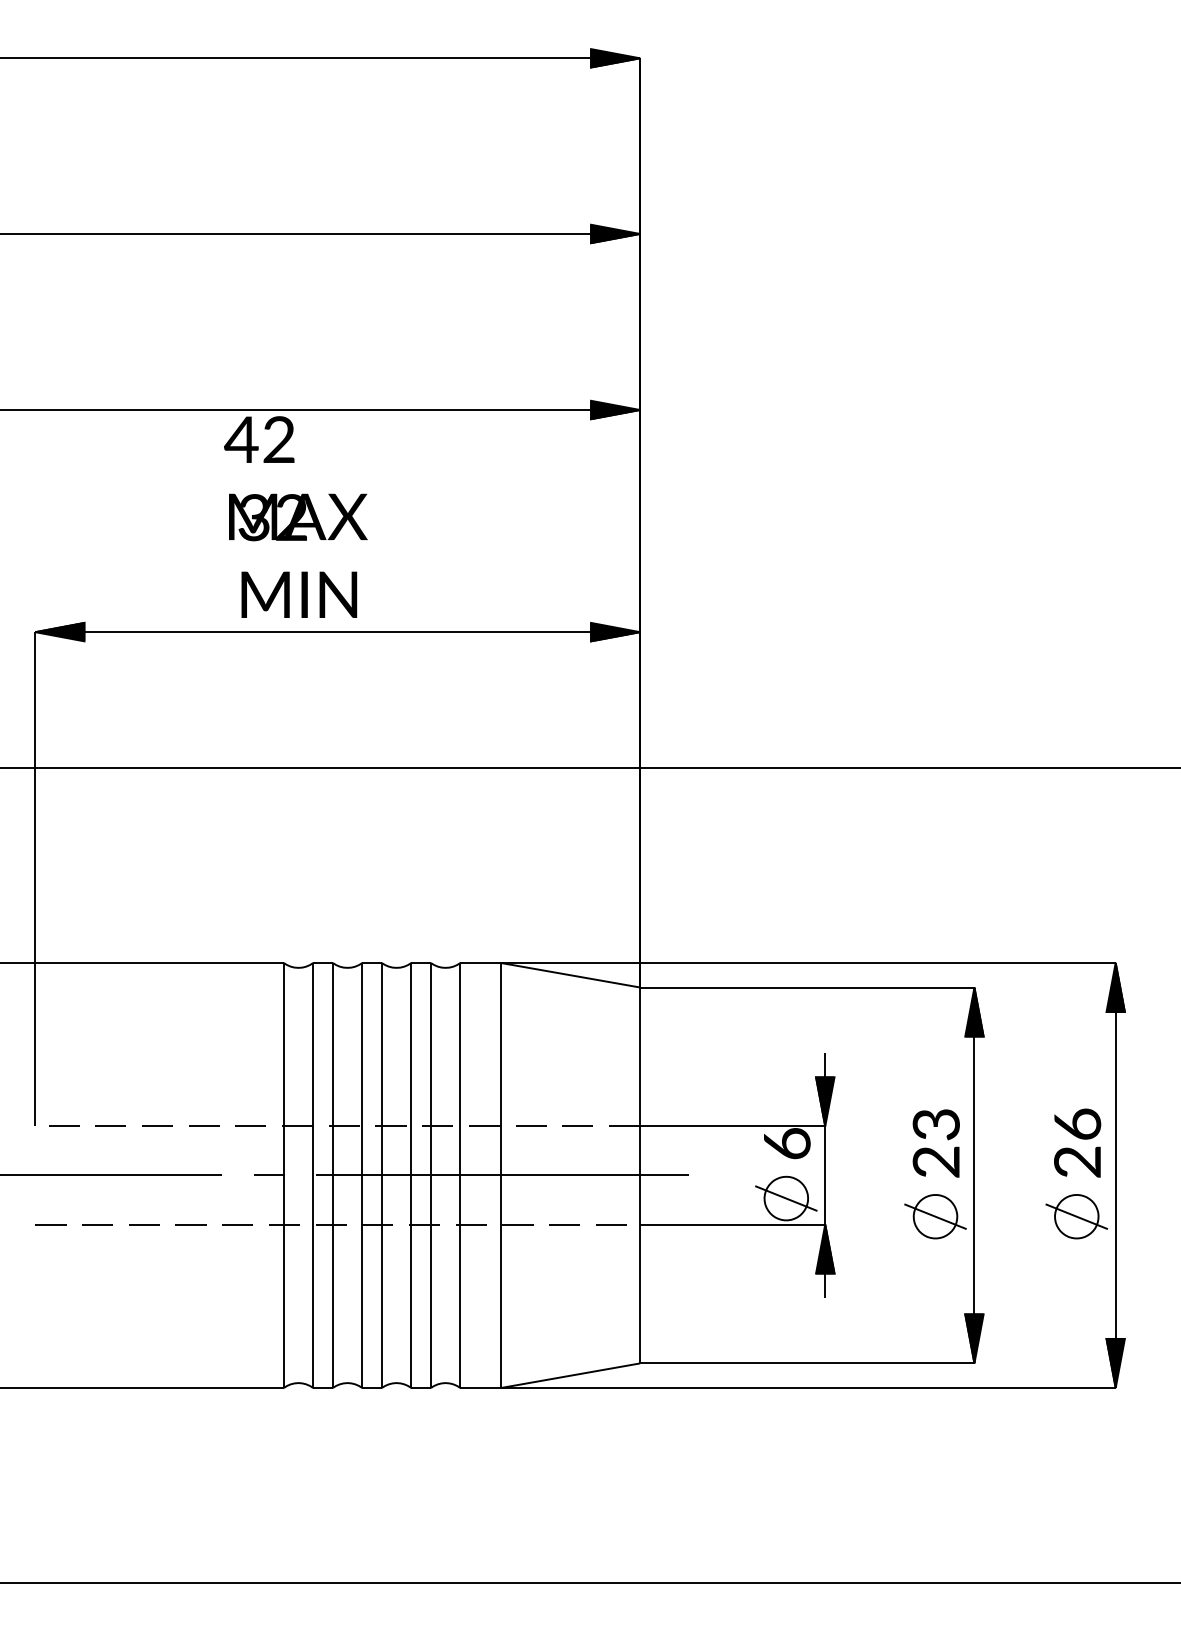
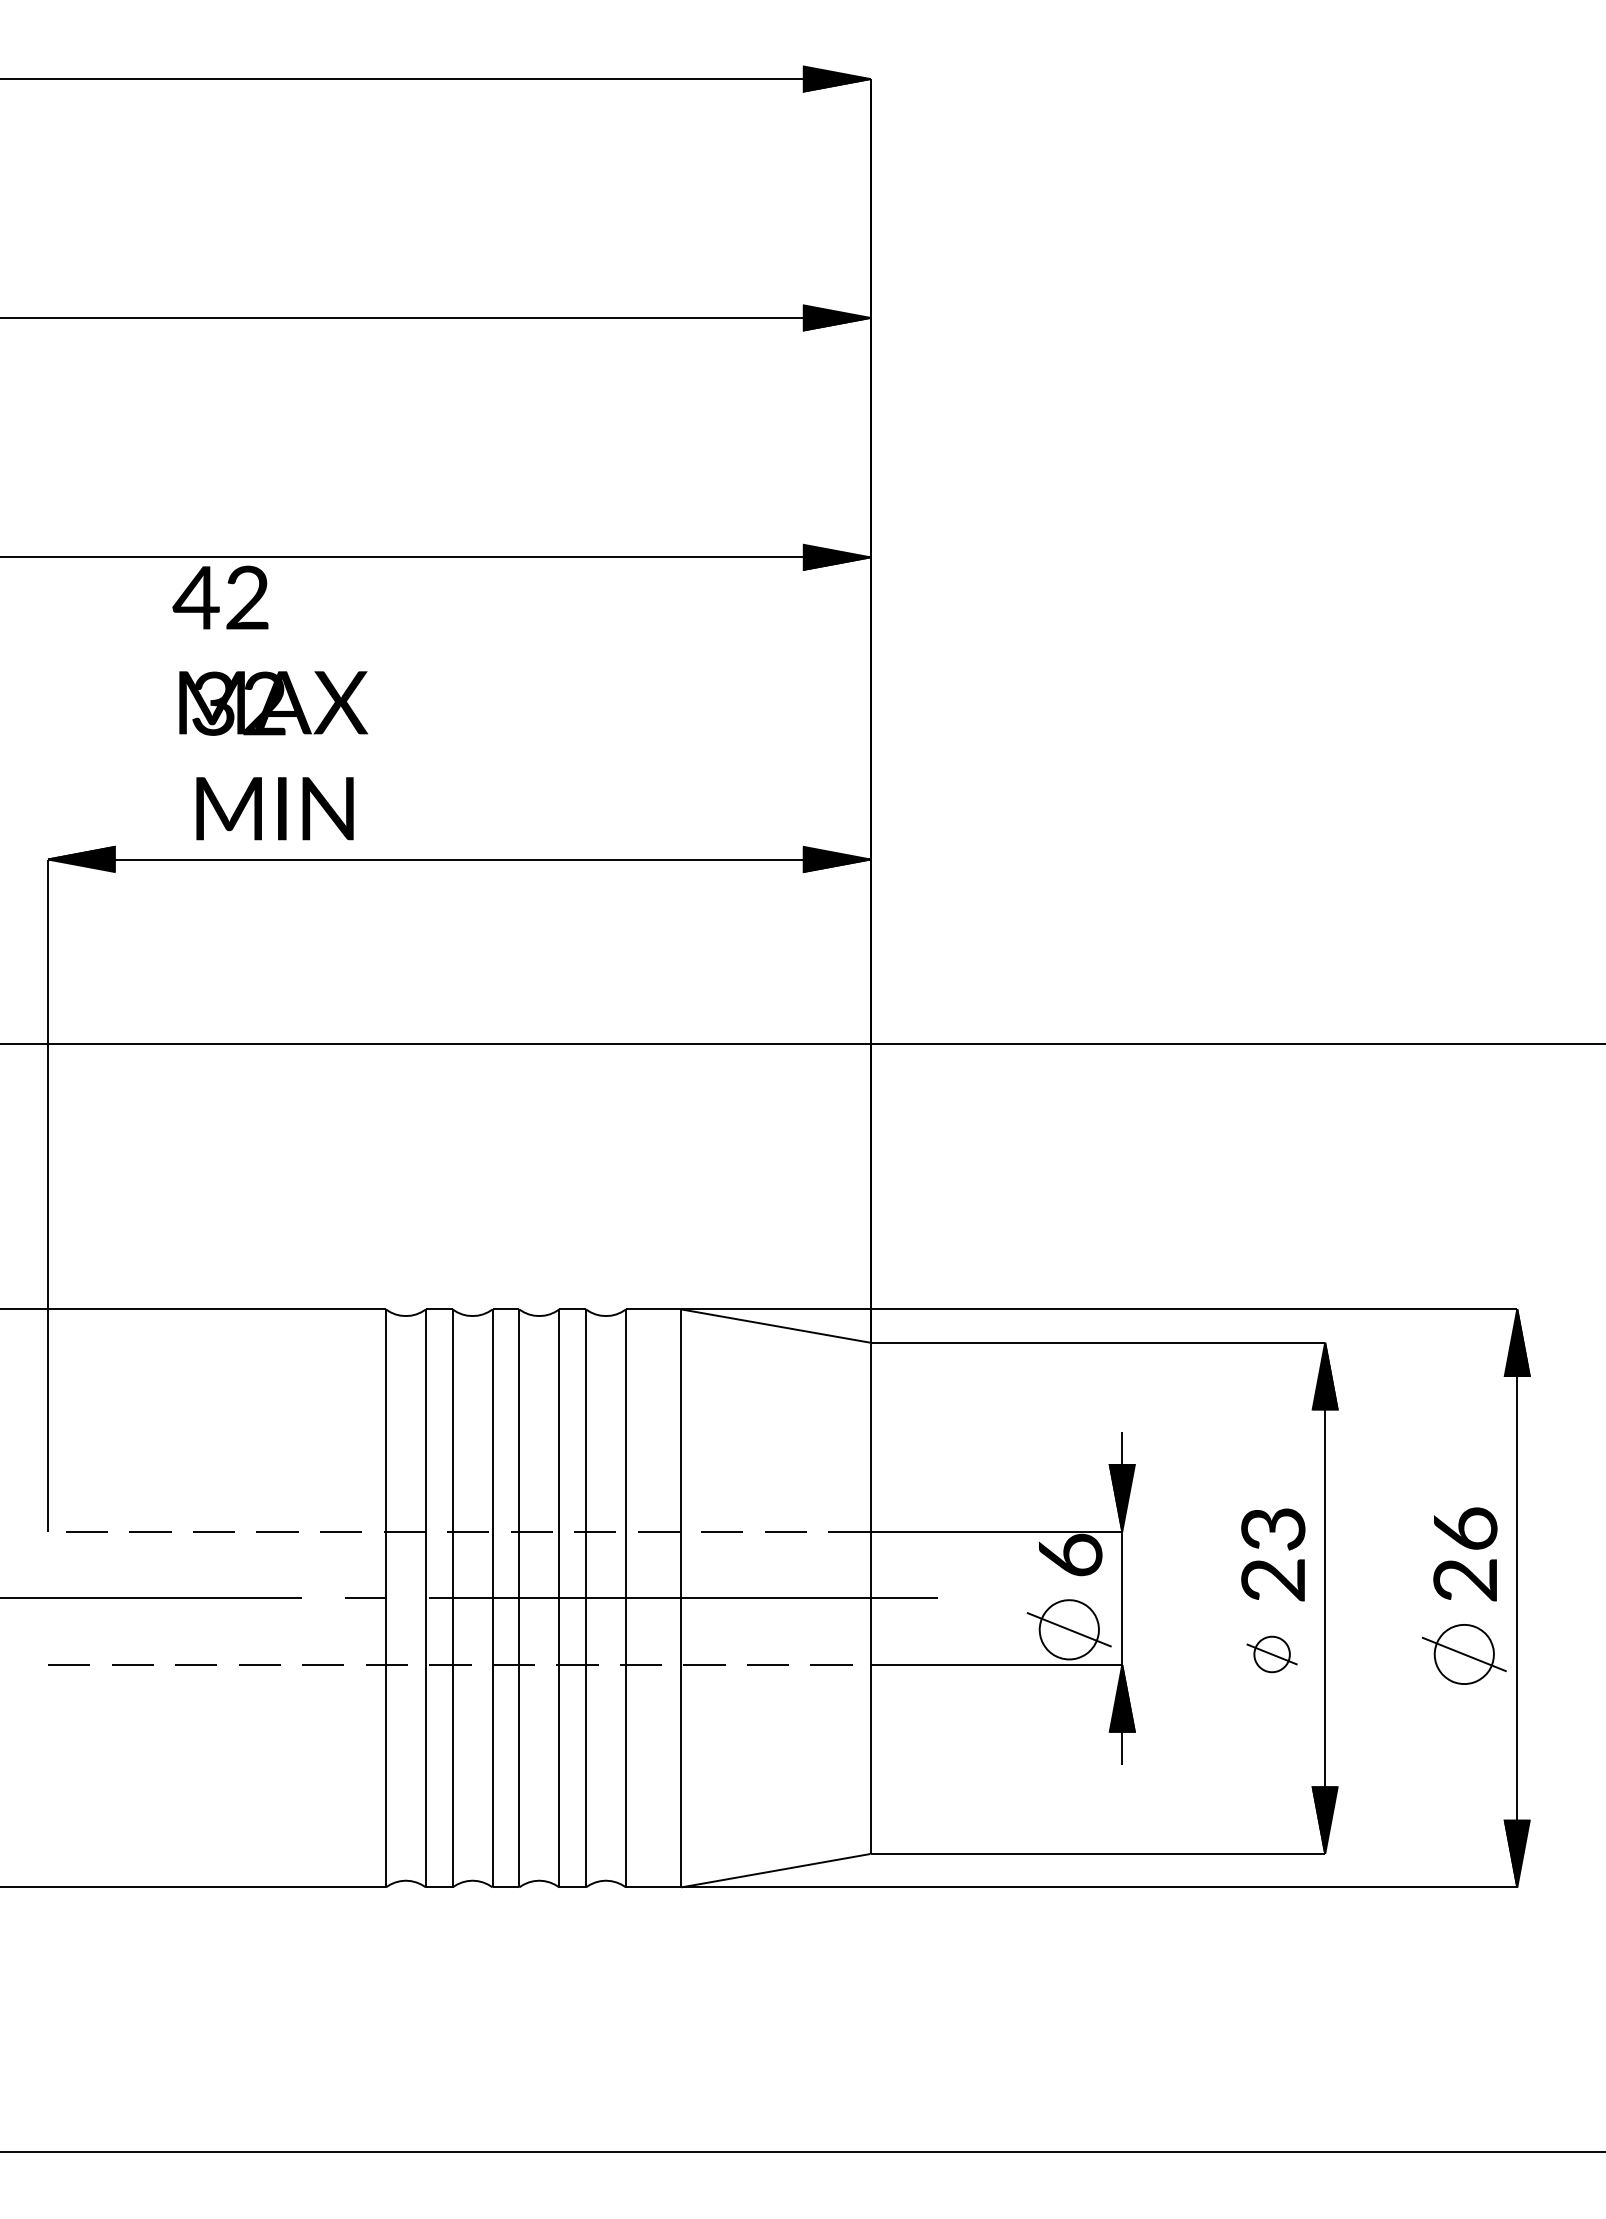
text: (295, 516) -> (269, 702), moved
part: (934, 1216) -> (1271, 1654), size x0.6

